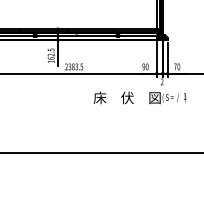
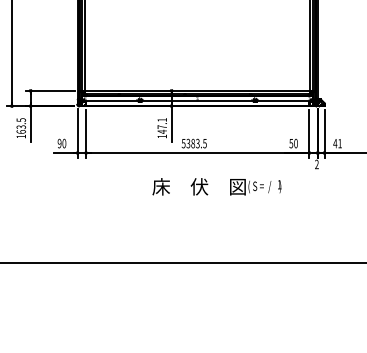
text: (50, 53) -> (161, 125), 162.5 -> 147.1
text: (66, 66) -> (183, 143), 2383.5 -> 5383.5
text: (143, 66) -> (291, 143), 90 -> 50
text: (176, 66) -> (337, 143), 70 -> 41
text: (139, 97) -> (216, 186), moved

